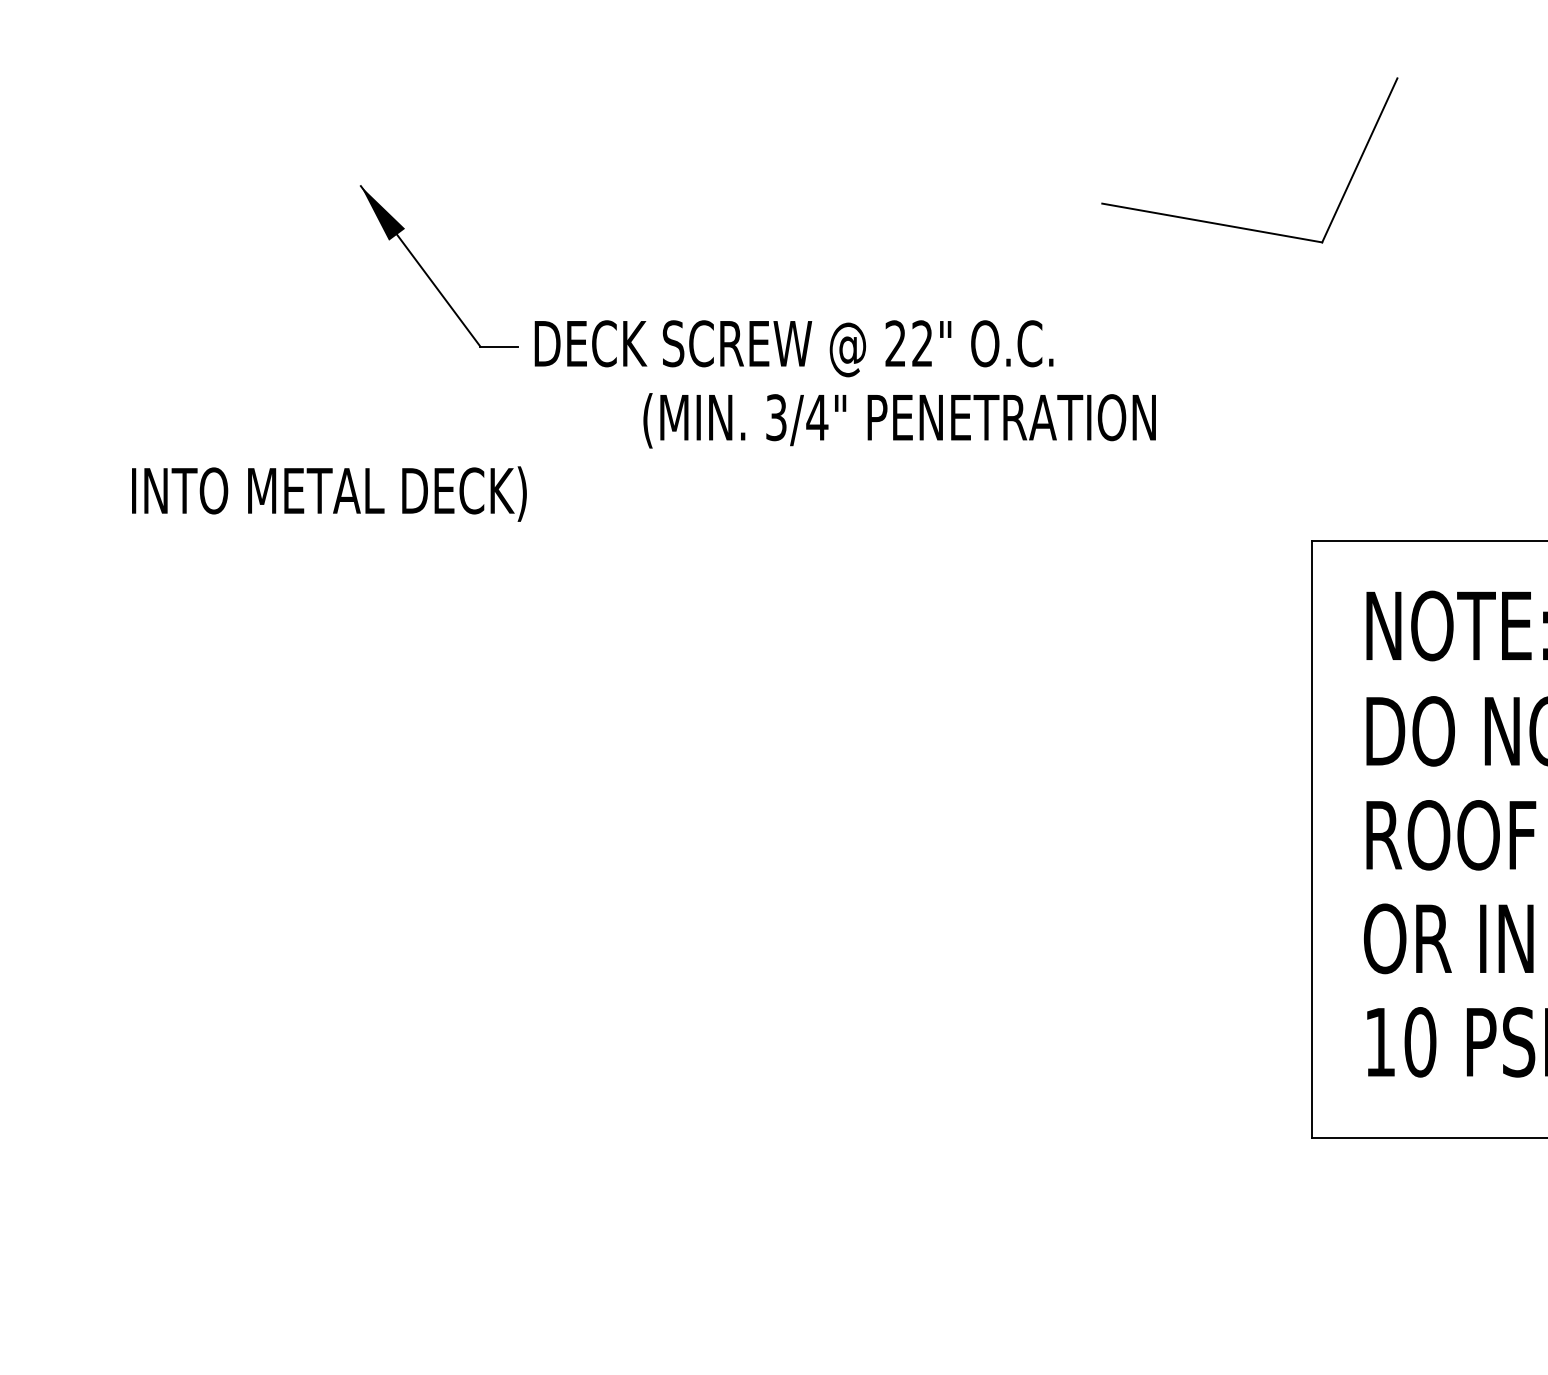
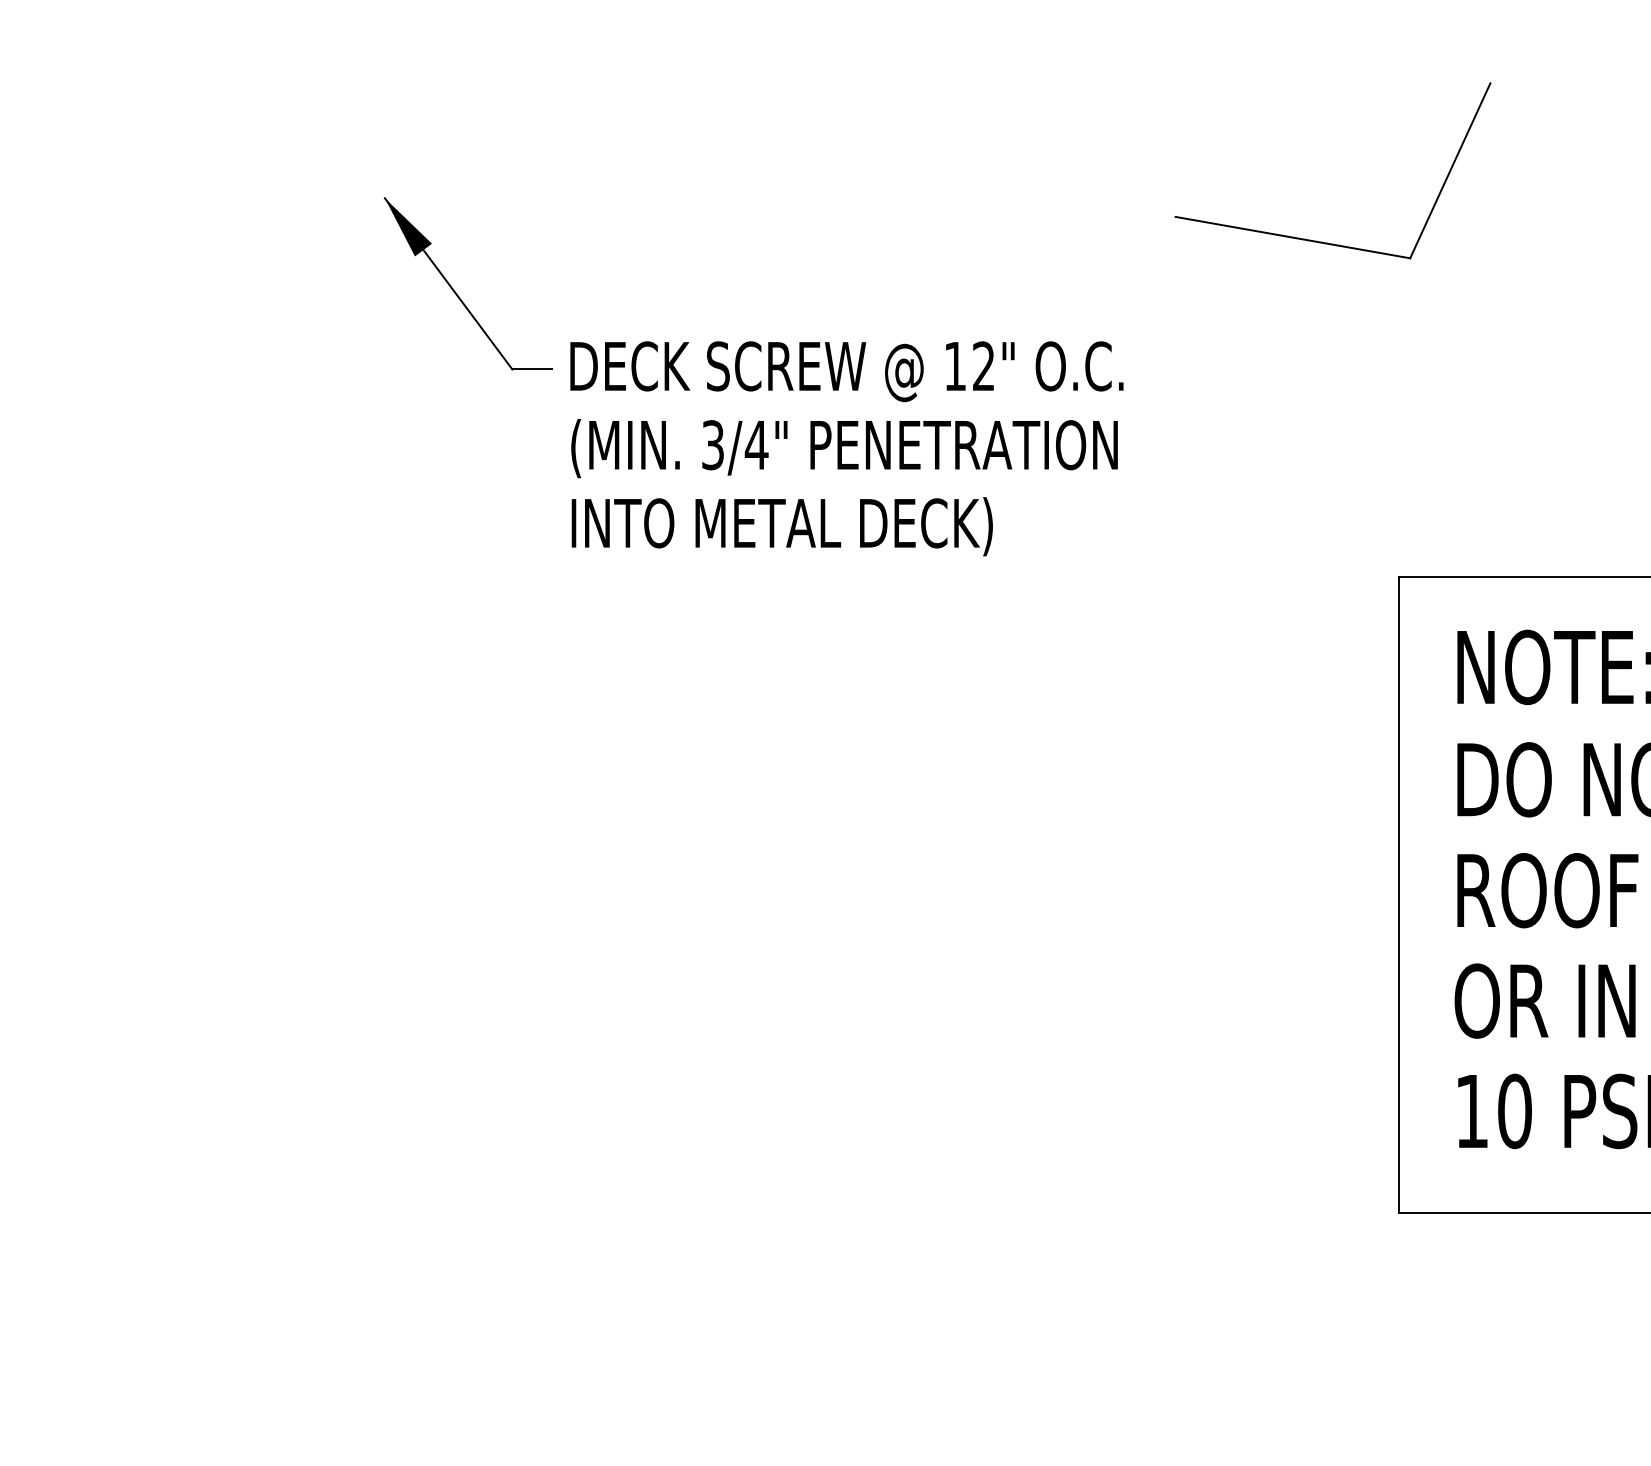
text: (894, 342) -> (954, 365), 22" -> 12"
text: (899, 420) -> (844, 448), moved
text: (328, 493) -> (781, 526), moved

